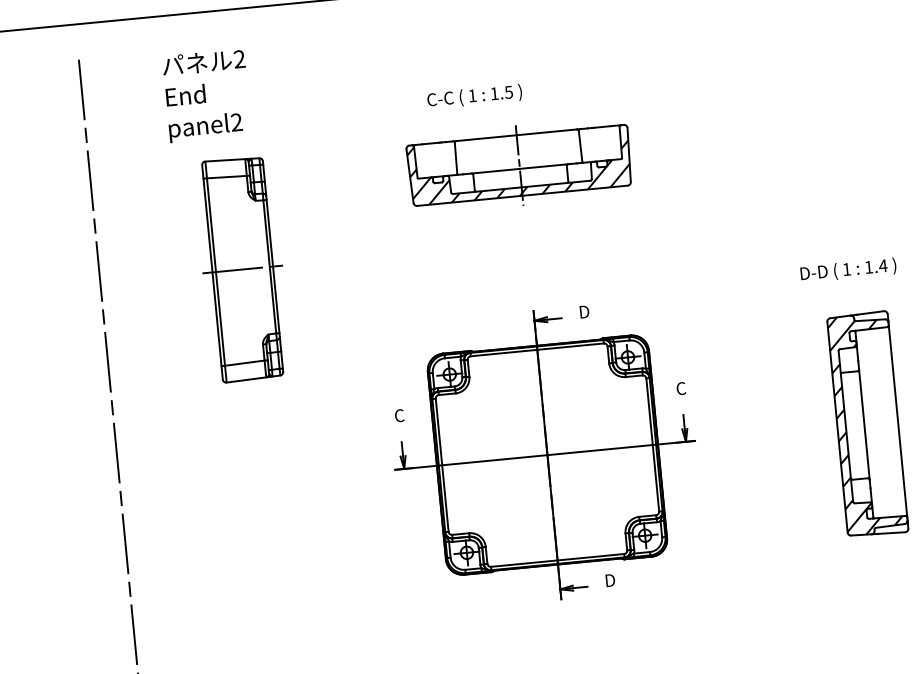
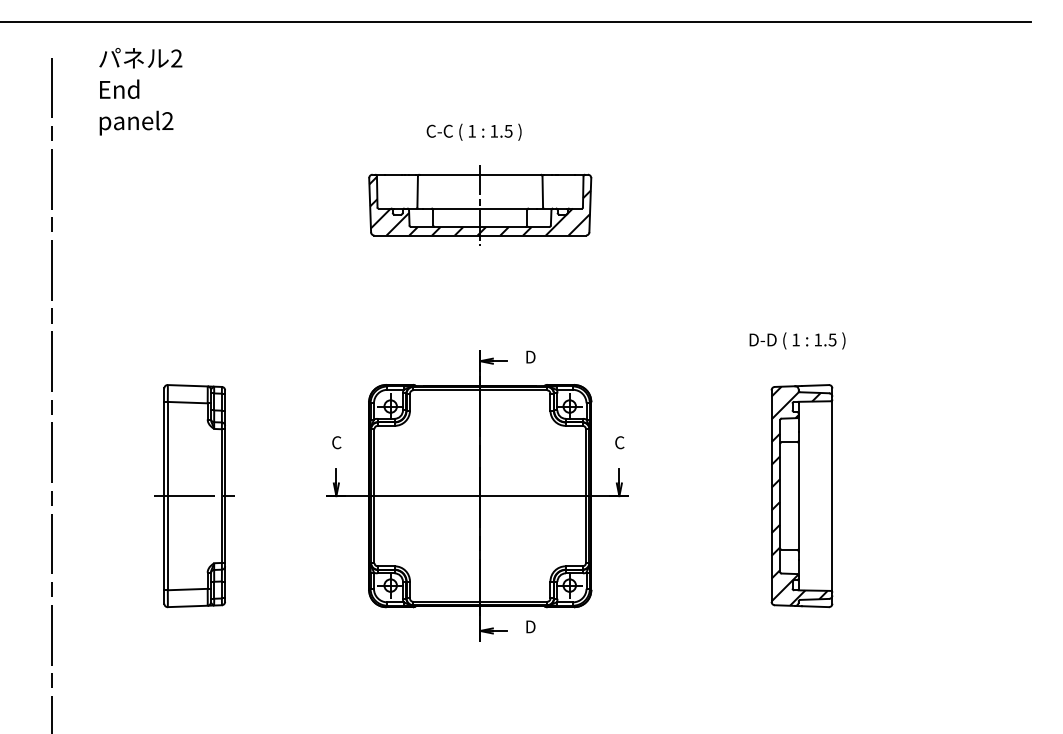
text: (206, 95) -> (140, 91), moved
text: (473, 95) -> (473, 131), moved
text: (883, 265) -> (832, 339), 1.4 -> 1.5
part: (242, 269) -> (194, 496), moved

